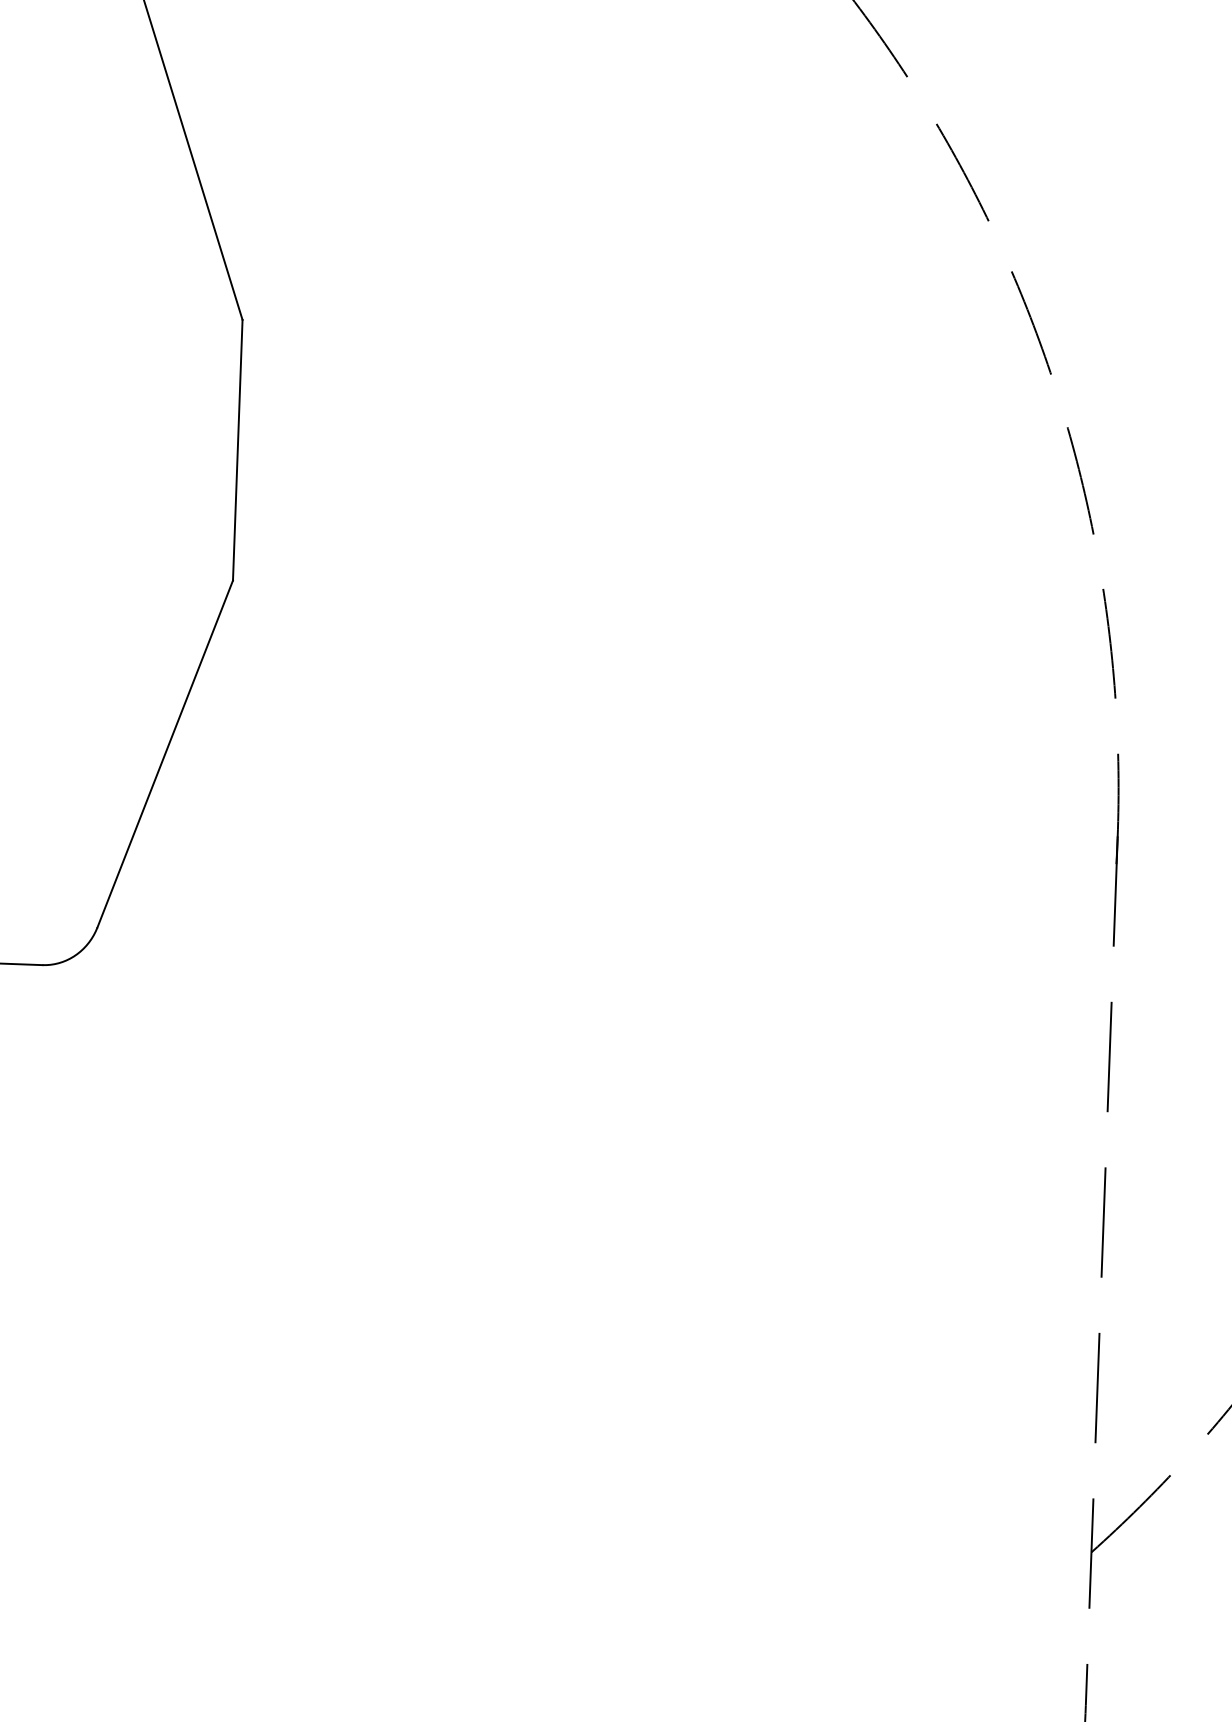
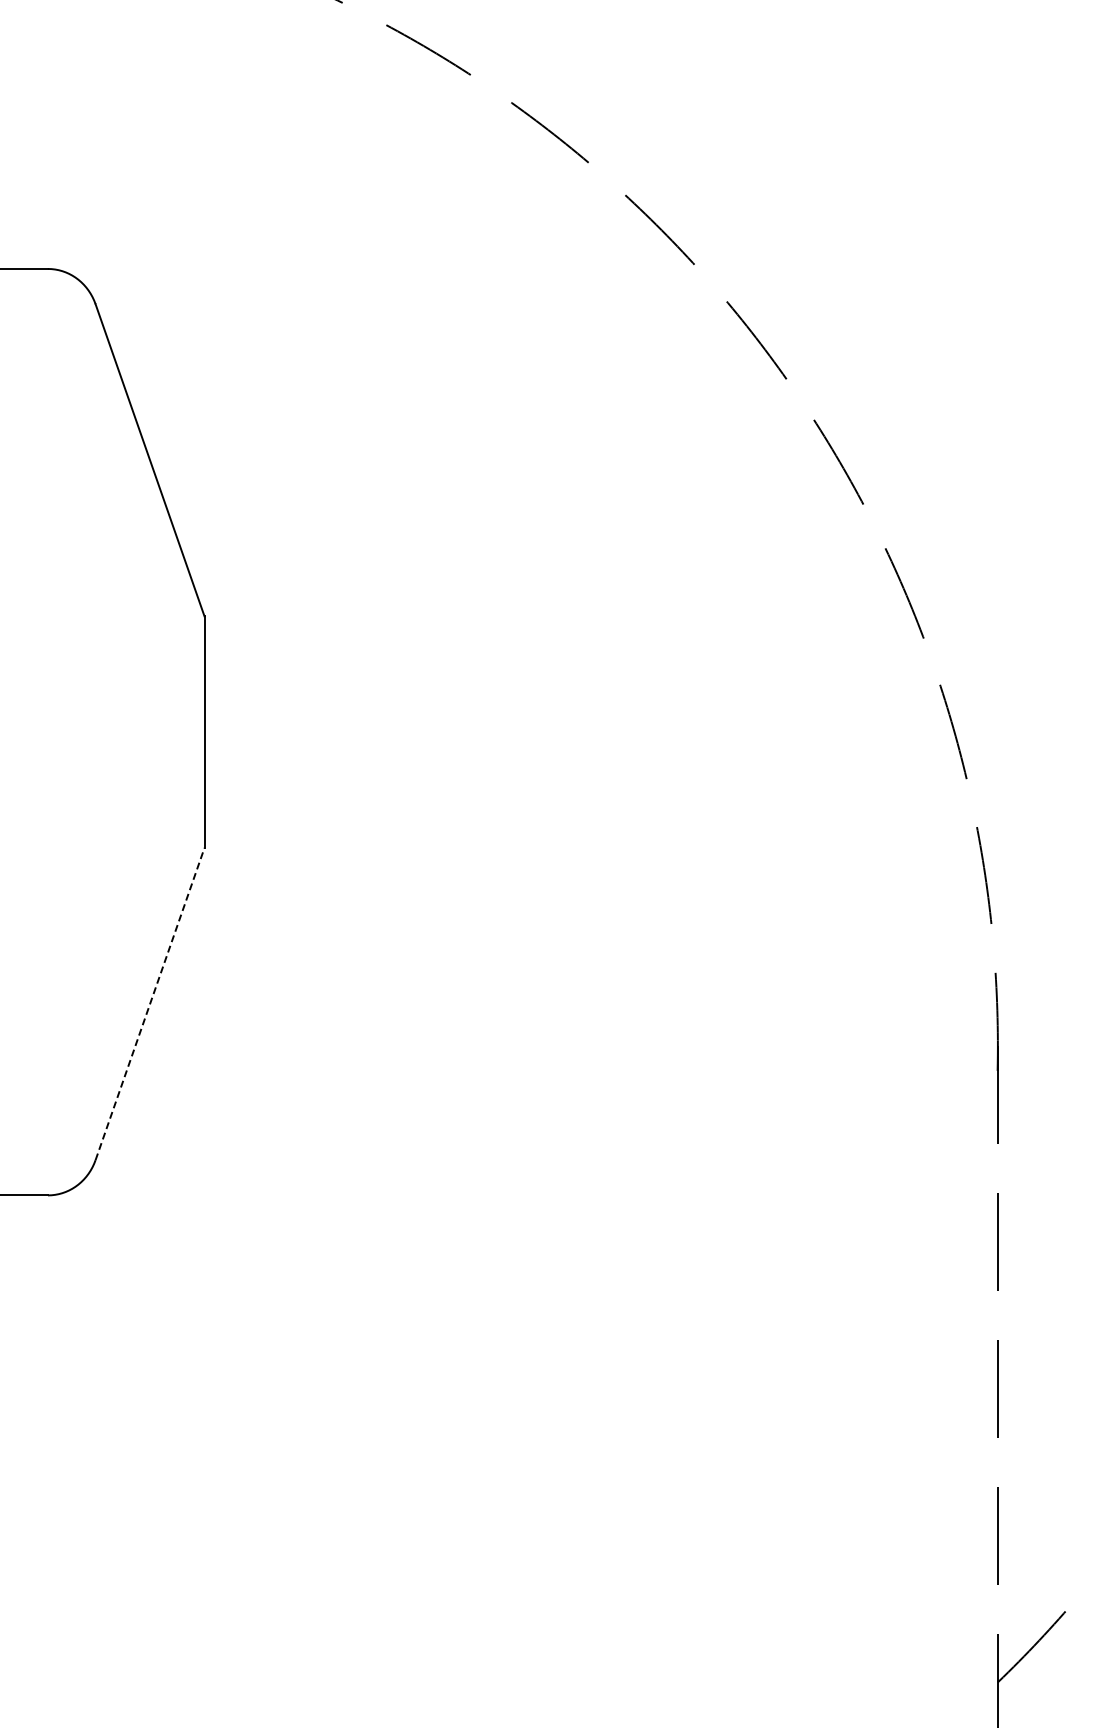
line: (165, 753) -> (150, 1003), solid -> dashed

